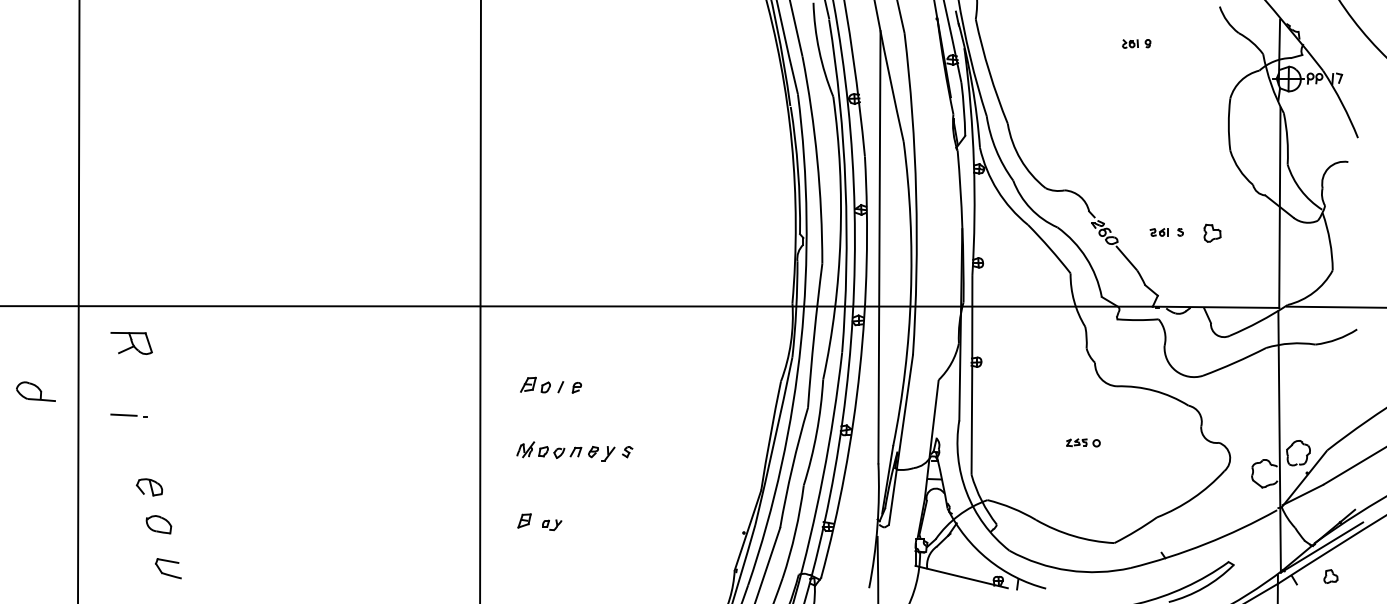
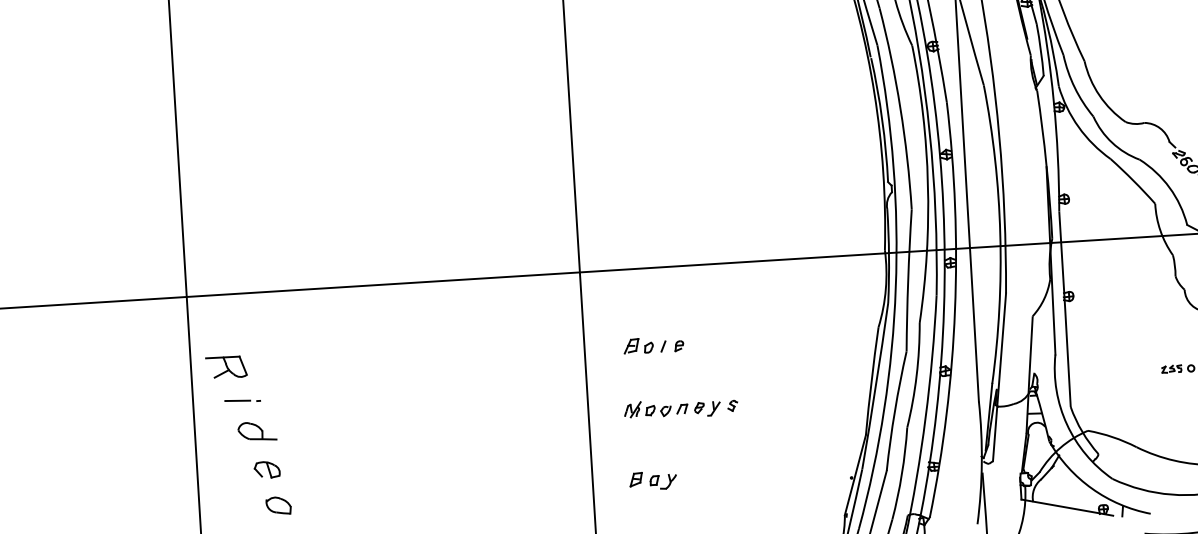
part: (131, 343) -> (226, 367), moved
part: (35, 391) -> (256, 431), moved
part: (552, 525) -> (663, 482), size x1.43

